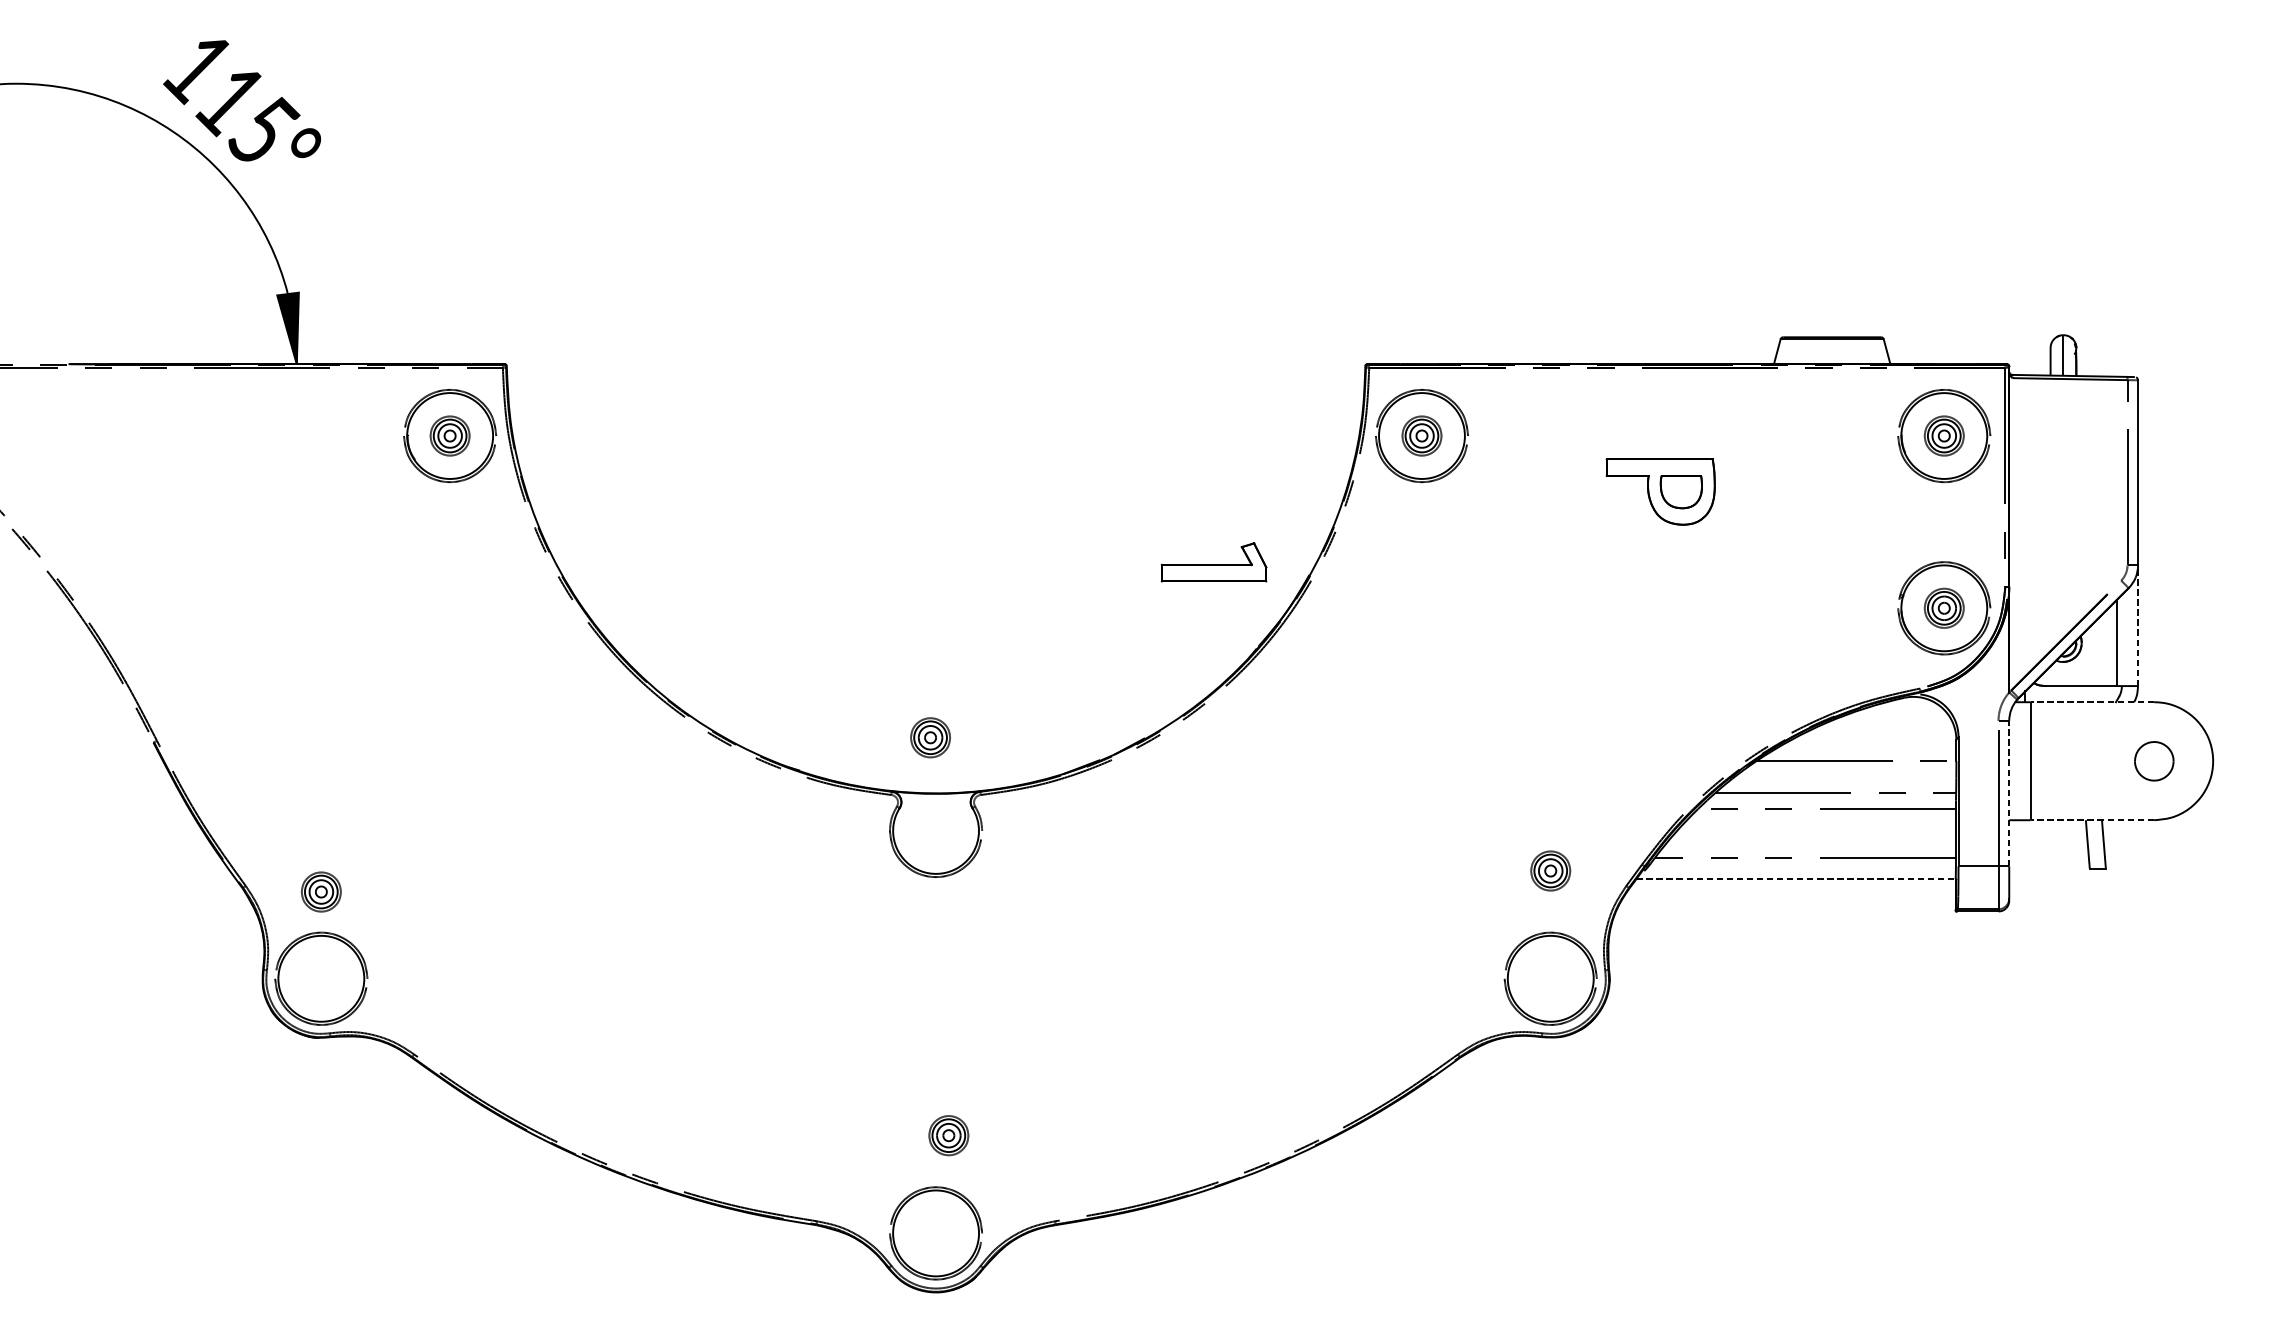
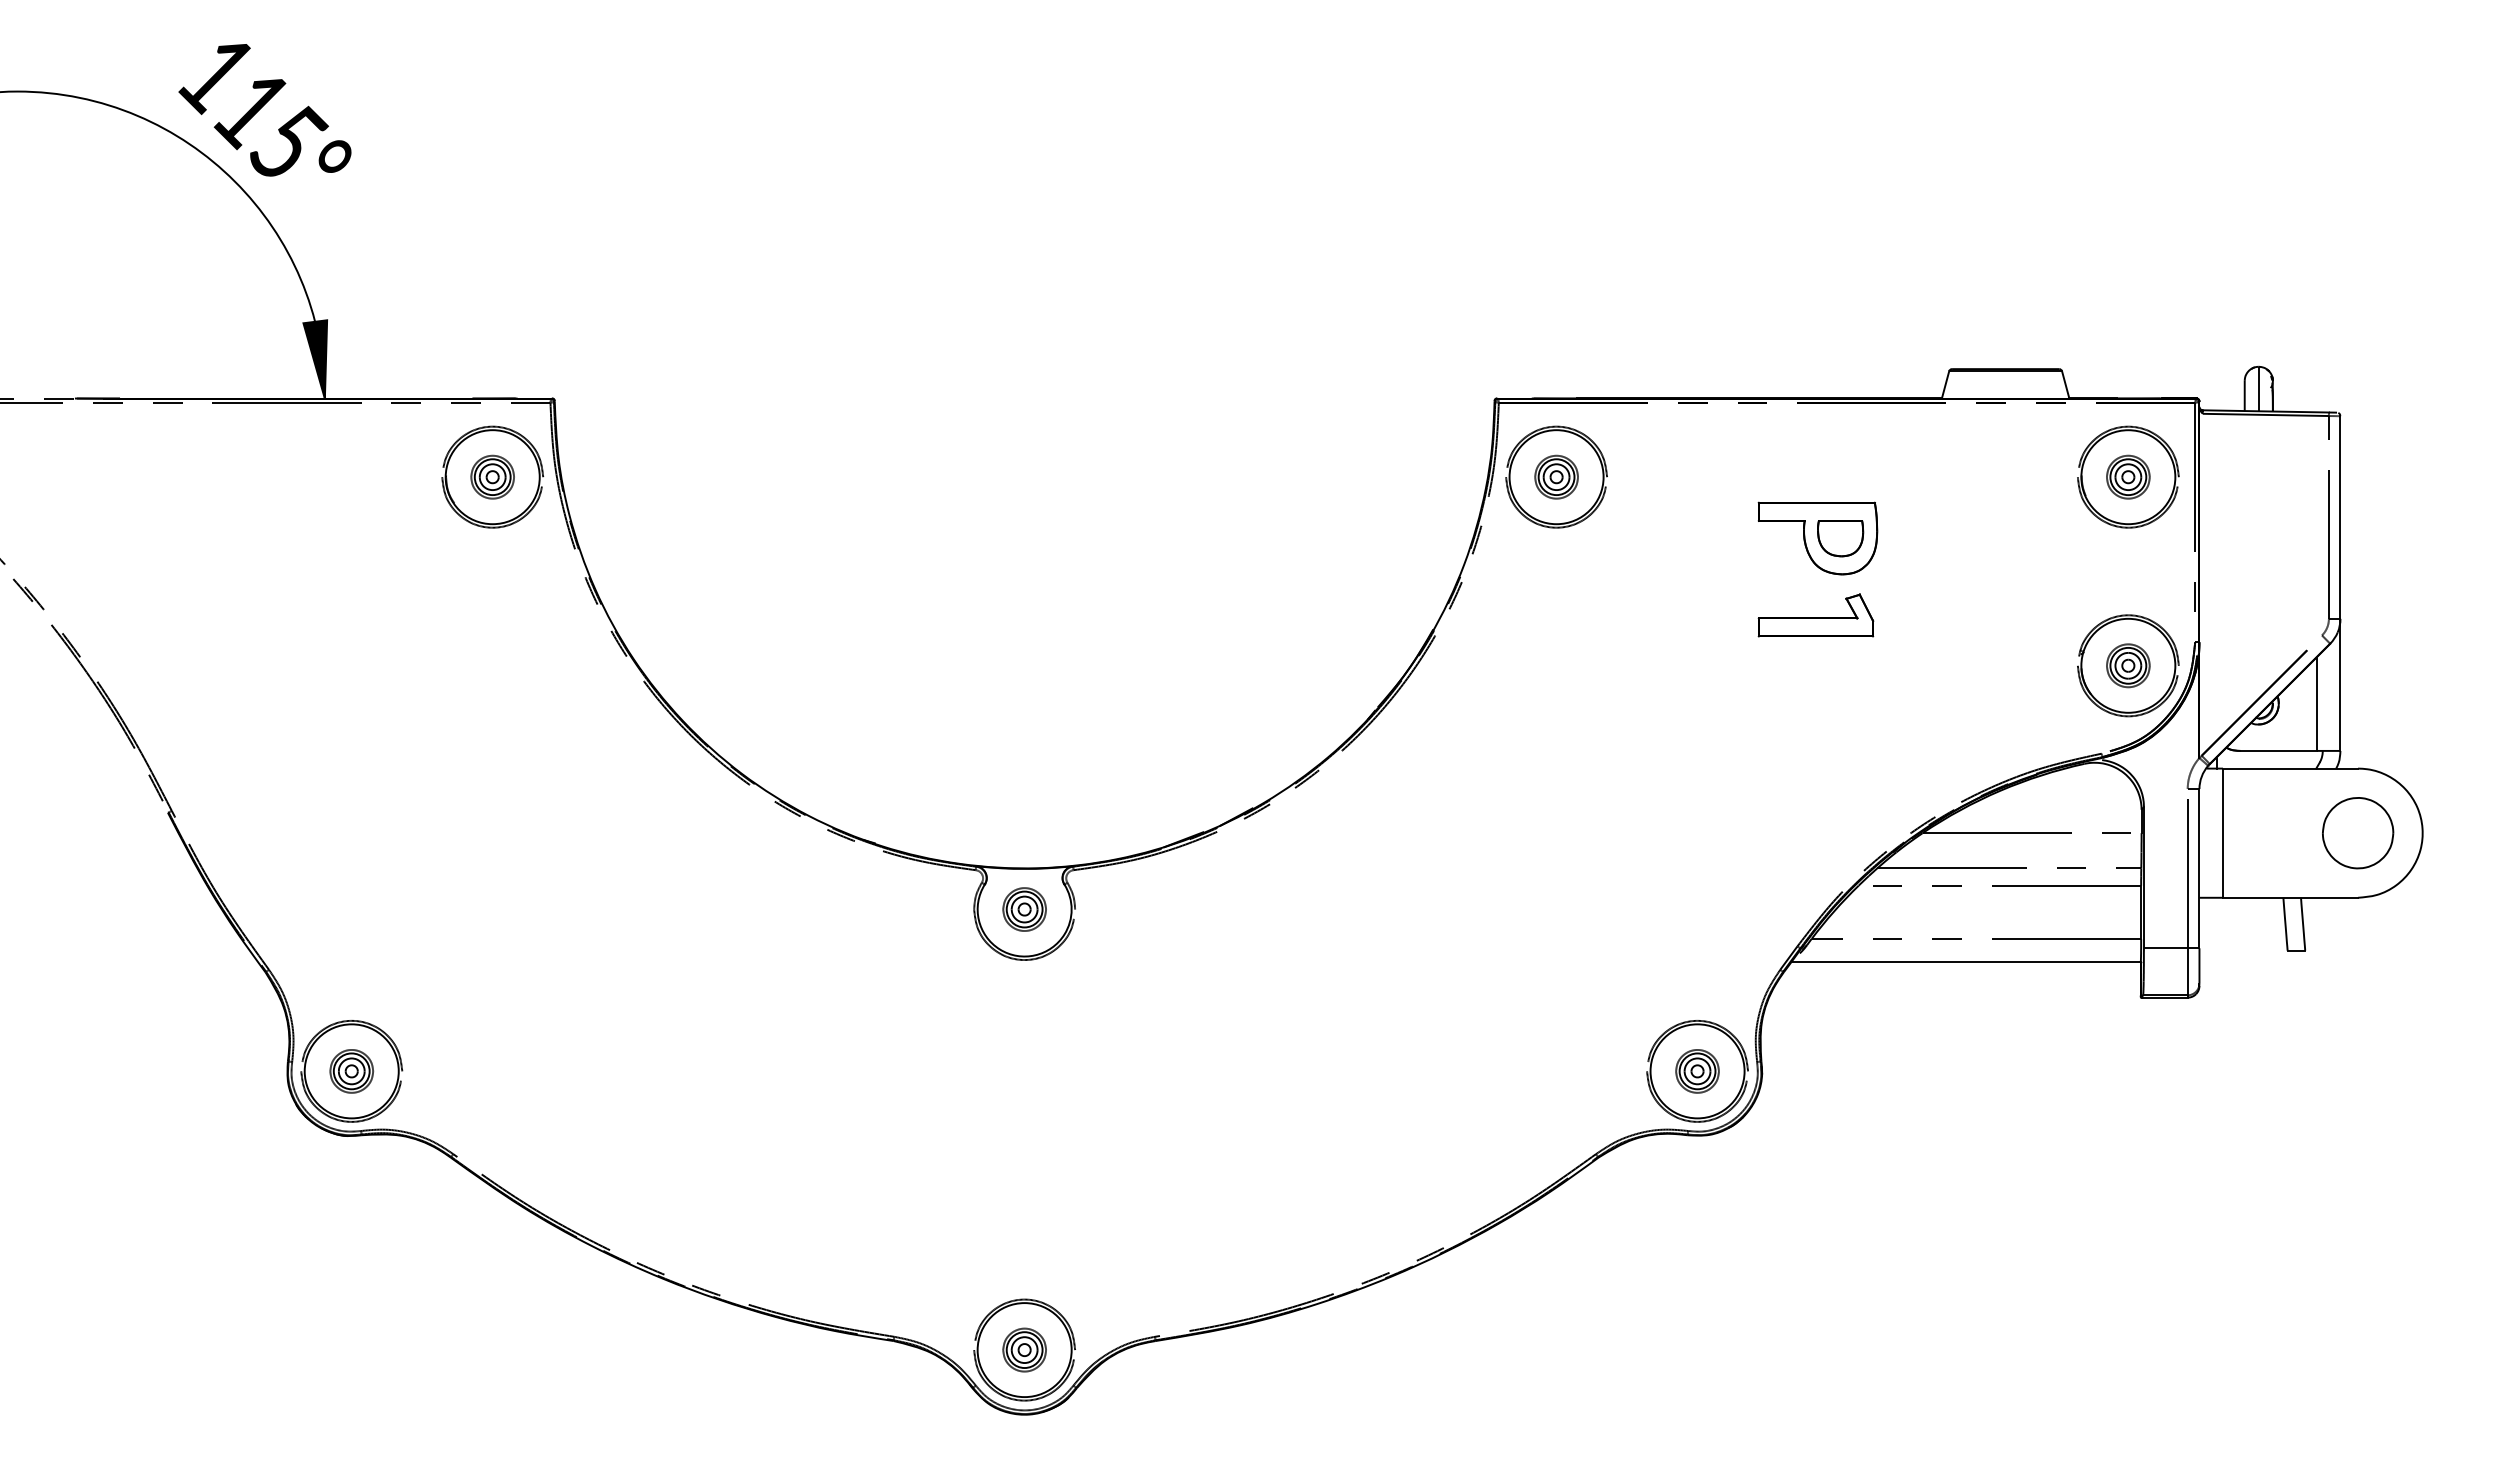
part: (1213, 562) -> (1815, 615), moved
line: (2138, 625) -> (2340, 684), dashed -> solid
line: (2092, 702) -> (2290, 768), dashed -> solid
part: (930, 737) -> (1024, 909), moved
part: (2154, 761) -> (2358, 833), size x1.67
line: (2009, 793) -> (2199, 868), dashed -> solid
line: (2092, 819) -> (2290, 897), dashed -> solid
part: (1550, 871) -> (1697, 1071), moved
line: (1796, 879) -> (1966, 962), dashed -> solid
part: (321, 892) -> (351, 1071), moved
part: (948, 1135) -> (1024, 1349), moved

